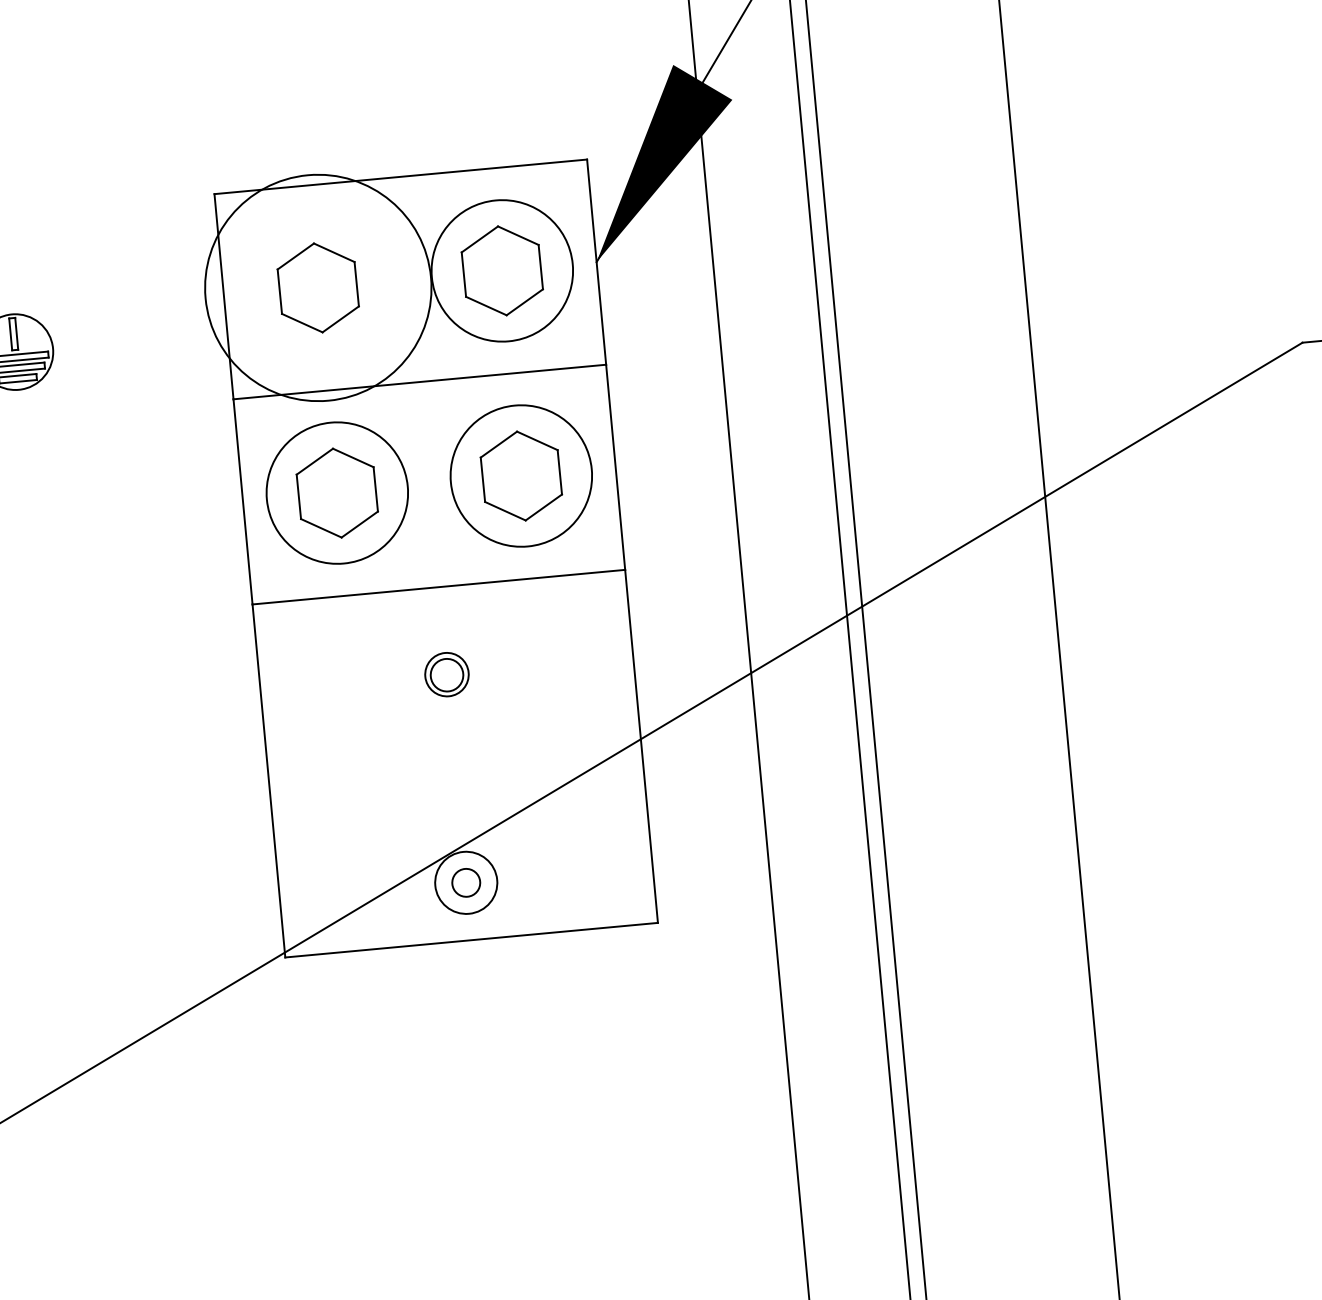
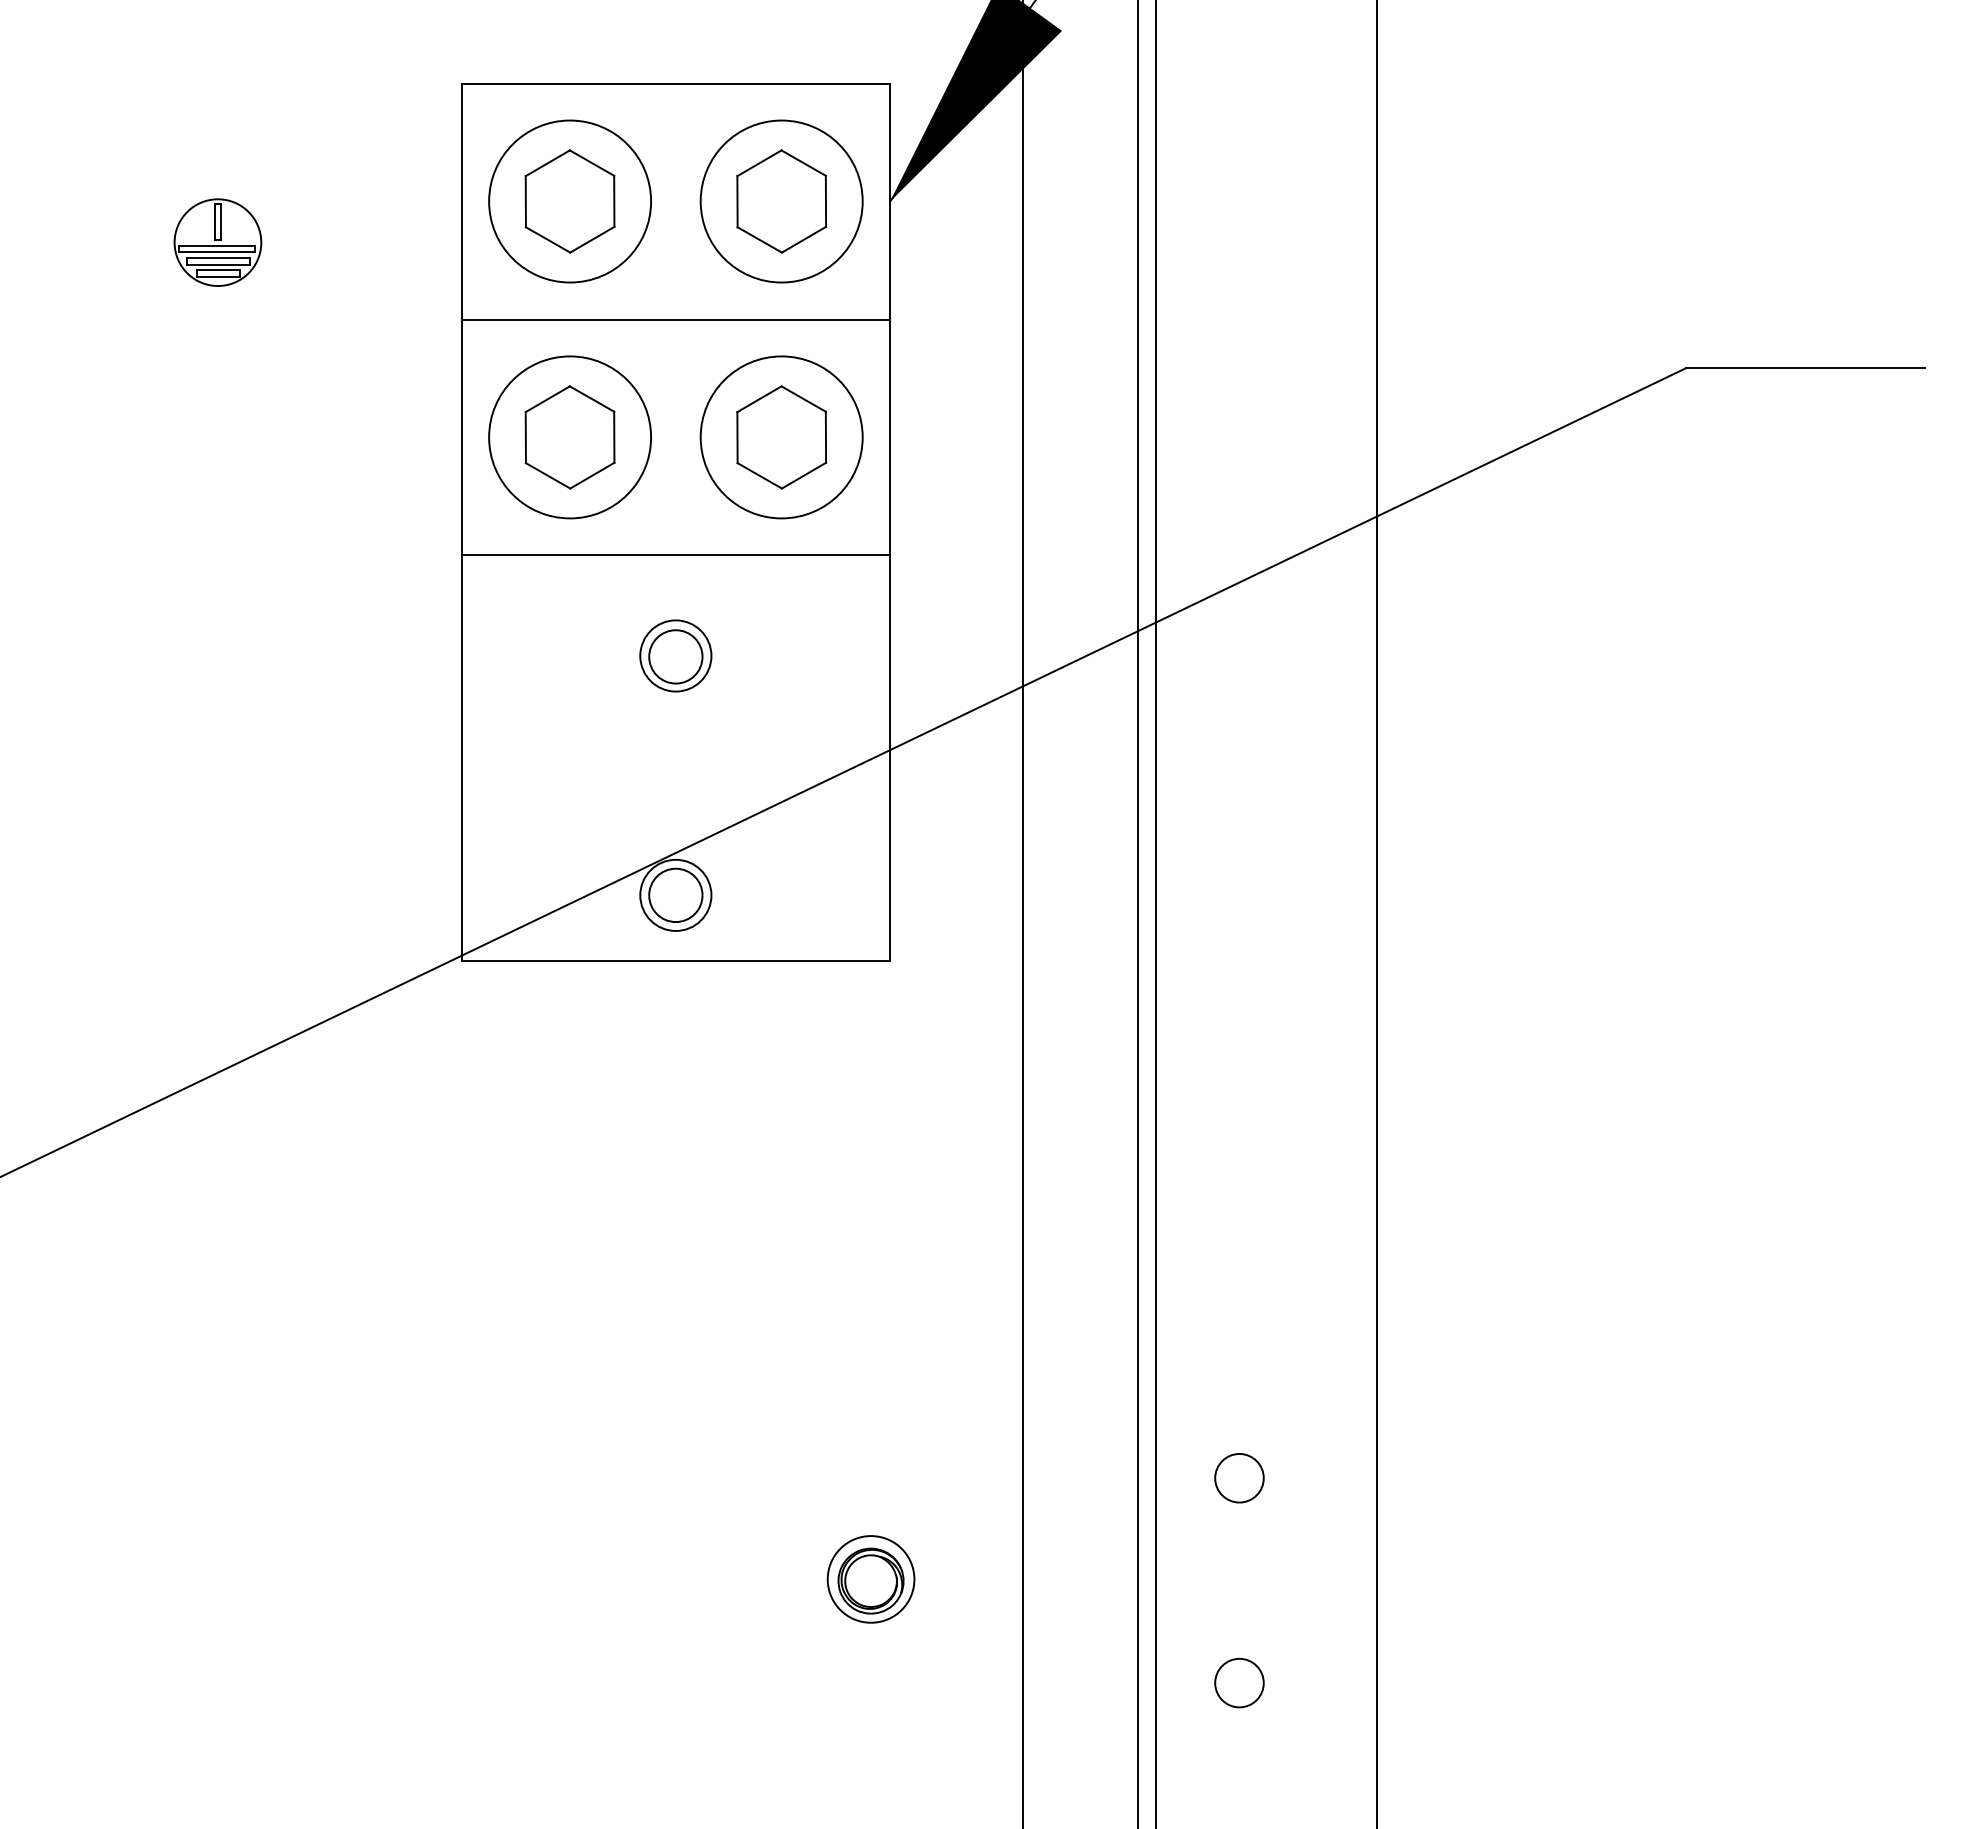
circle: (318, 287) -> (570, 201), size x0.62
part: (446, 674) -> (675, 655), size x1.43
circle: (465, 882) -> (675, 895), size x1.67

